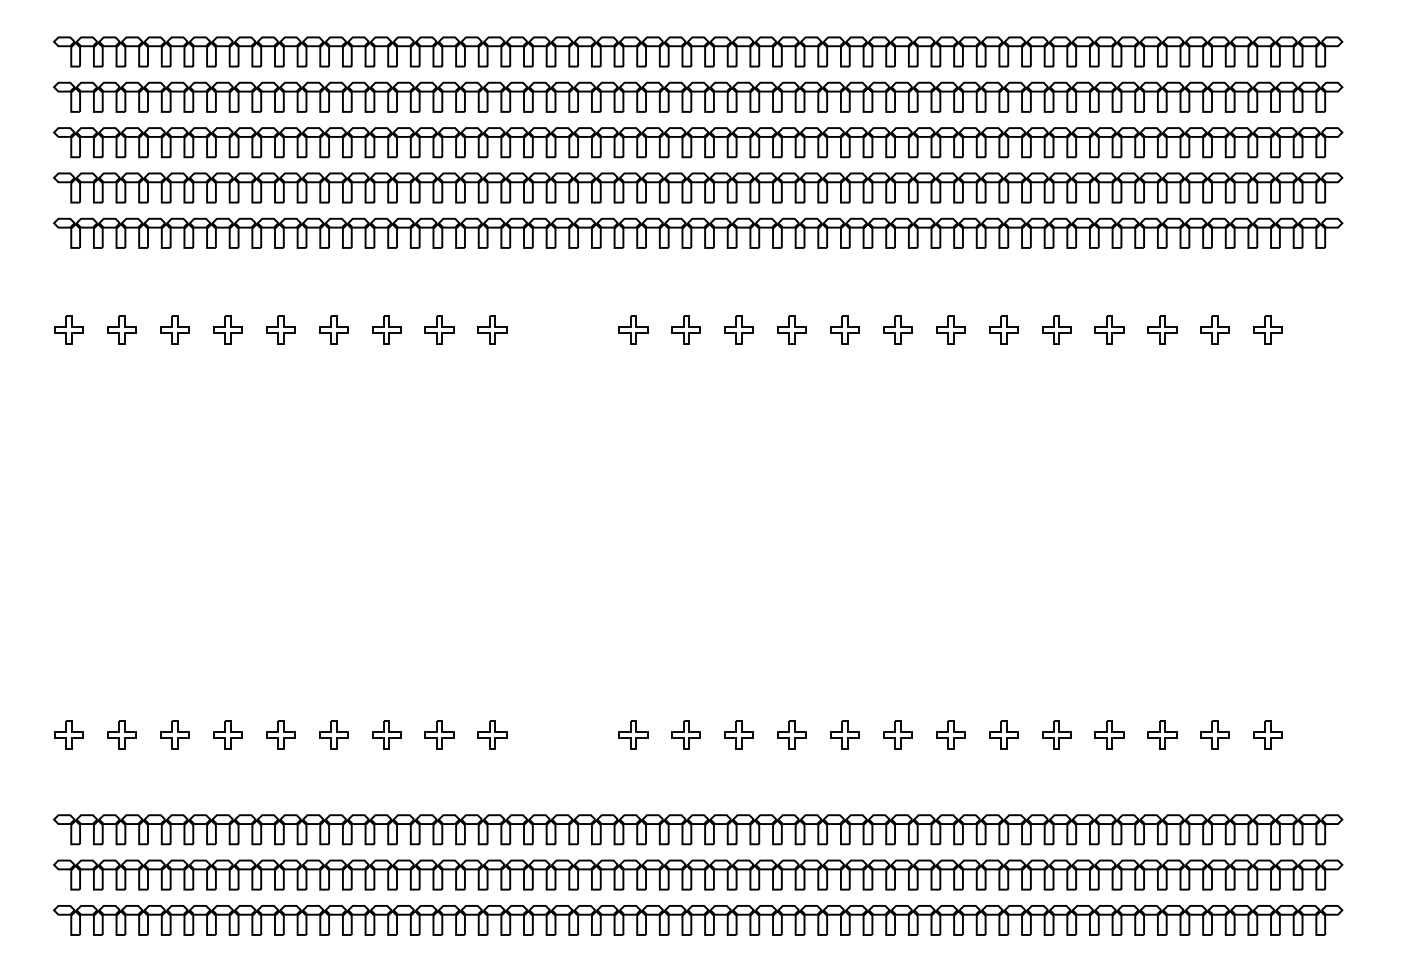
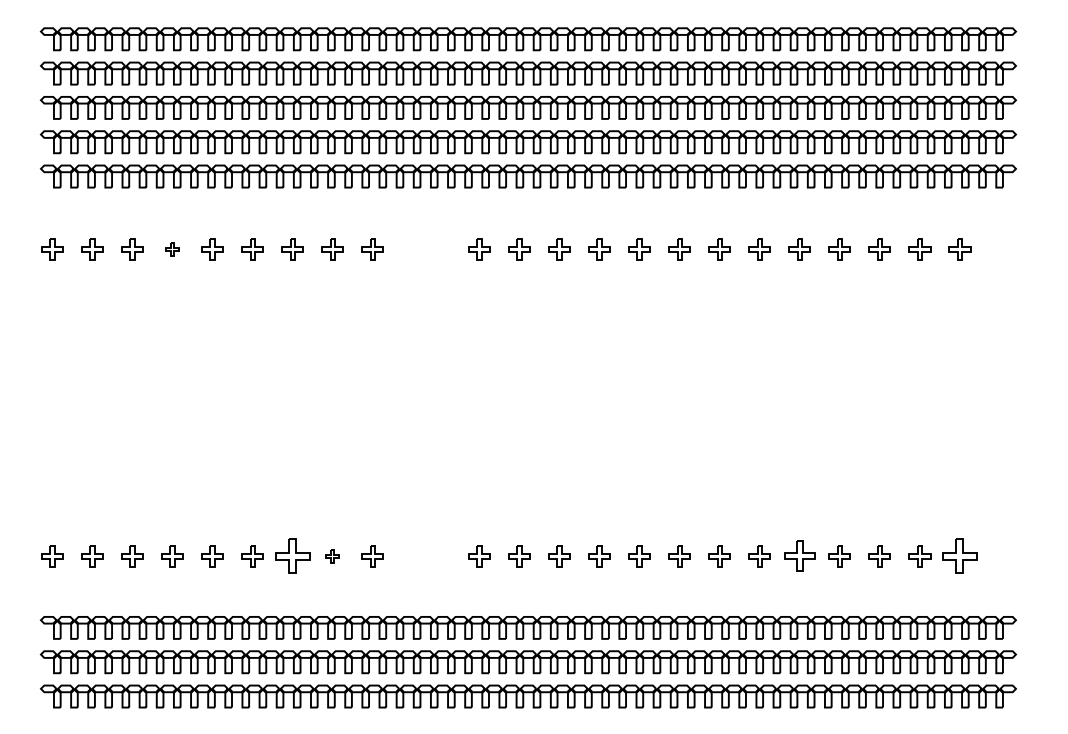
part: (227, 329) -> (172, 249), size x0.6
part: (386, 735) -> (292, 556), size x1.6
part: (439, 735) -> (332, 556), size x0.6
part: (1056, 735) -> (799, 556), size x1.4
part: (1267, 735) -> (959, 556), size x1.6

